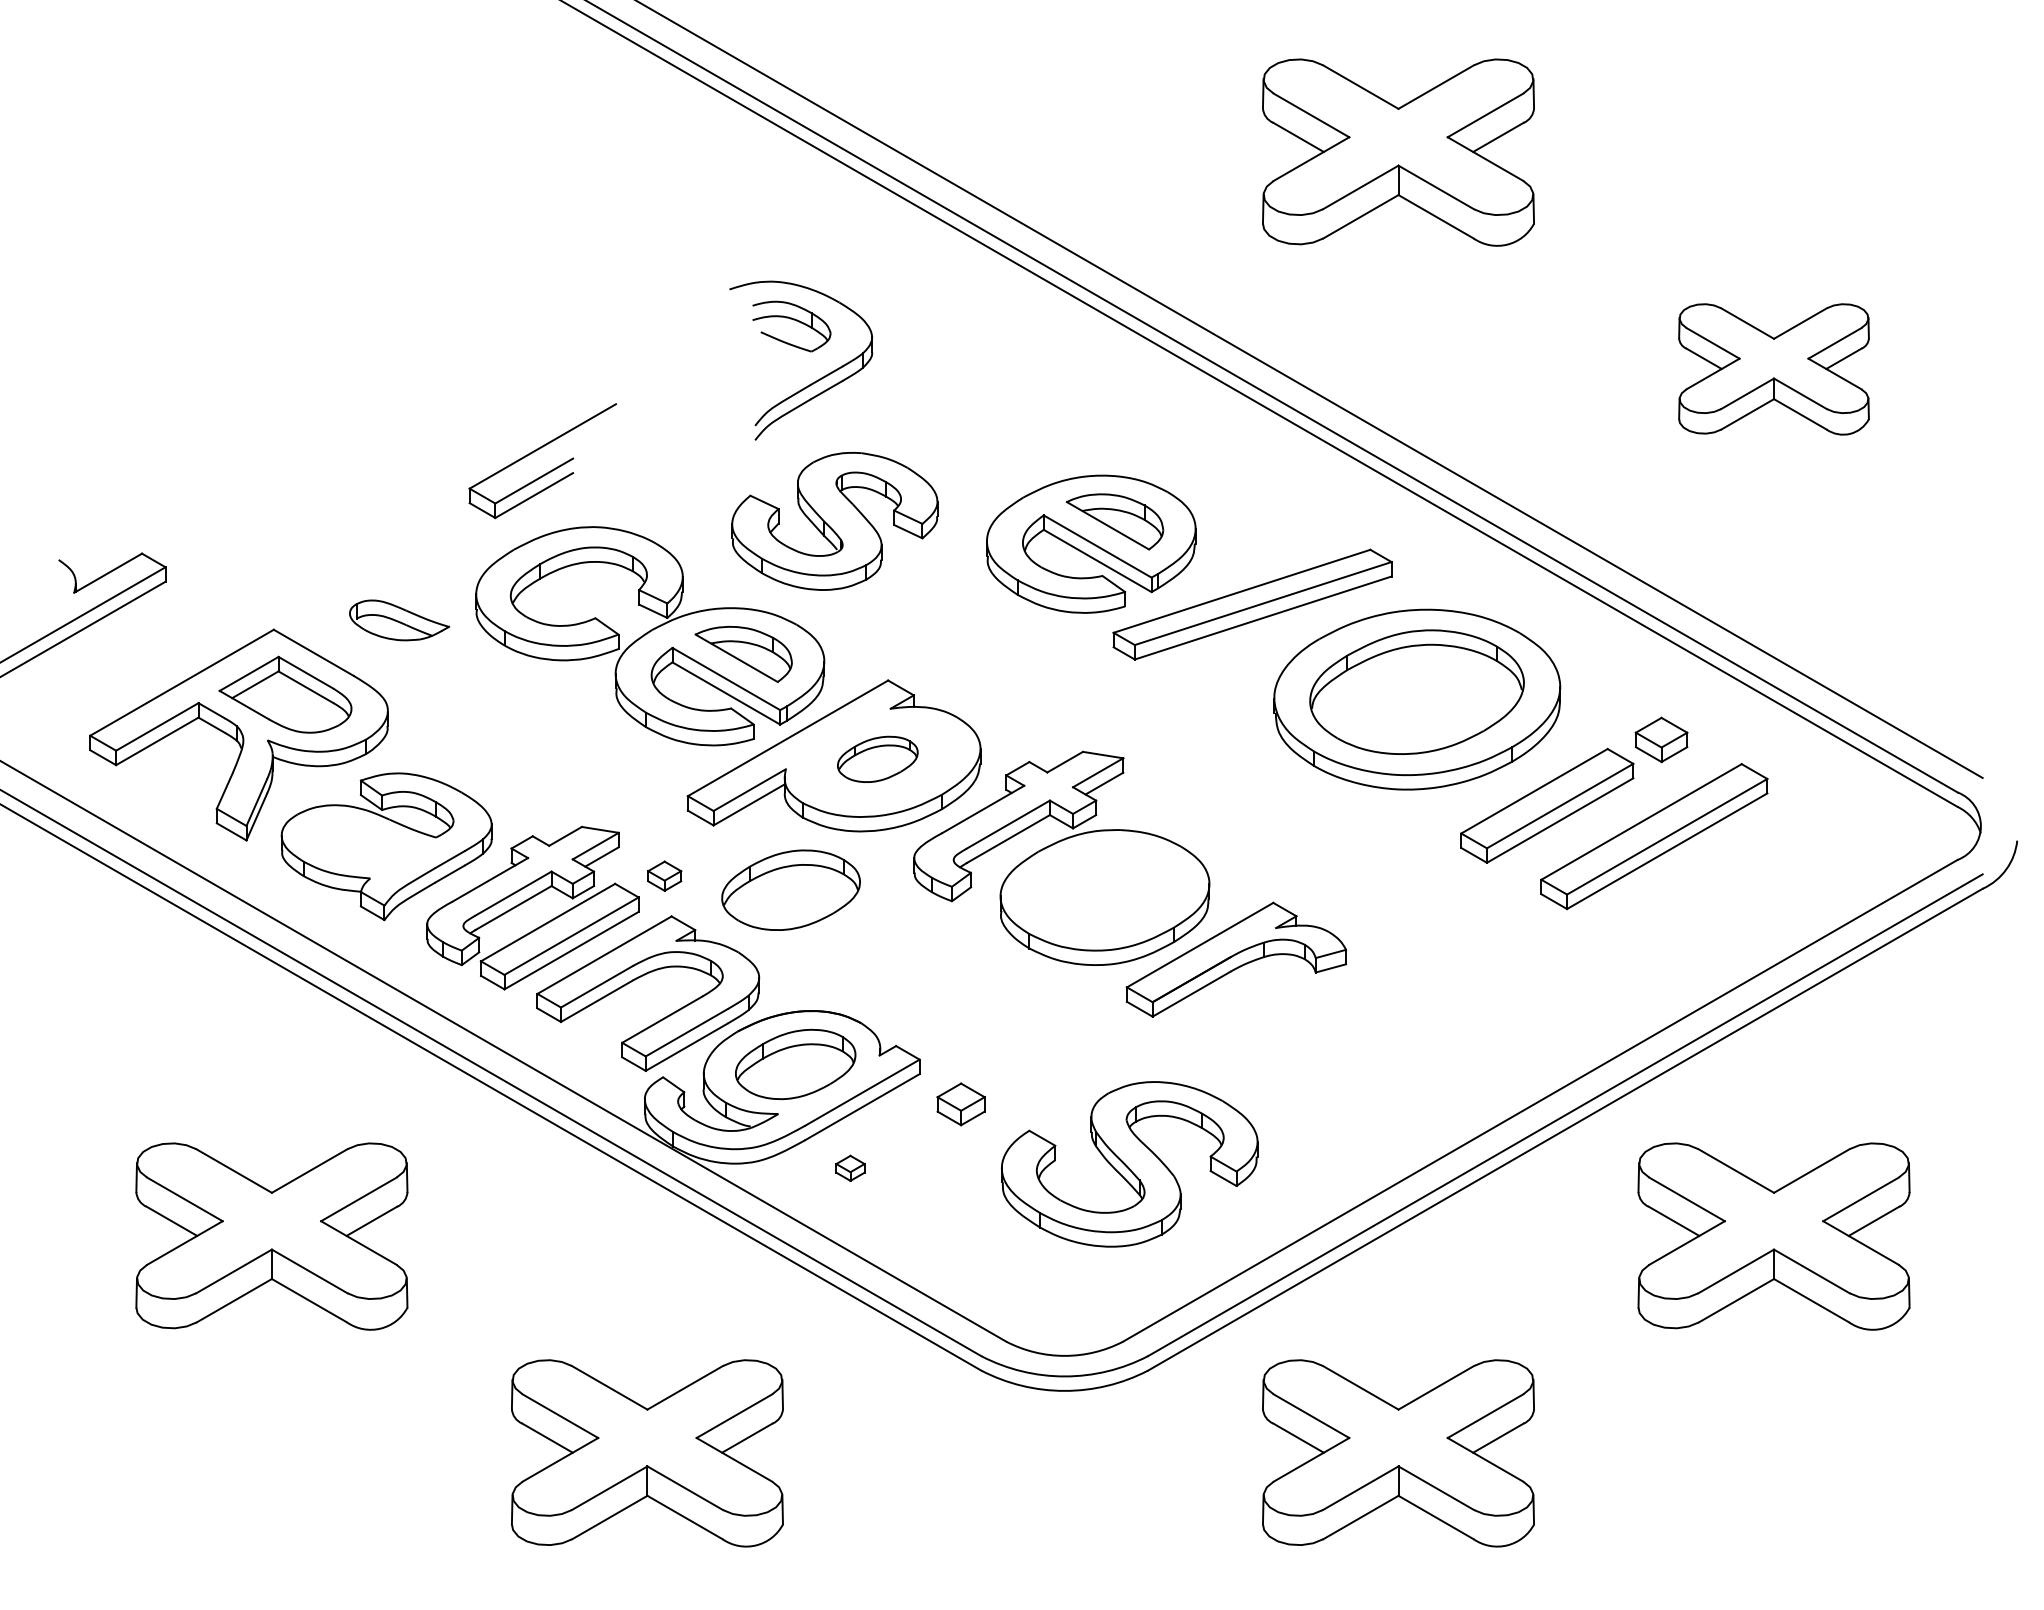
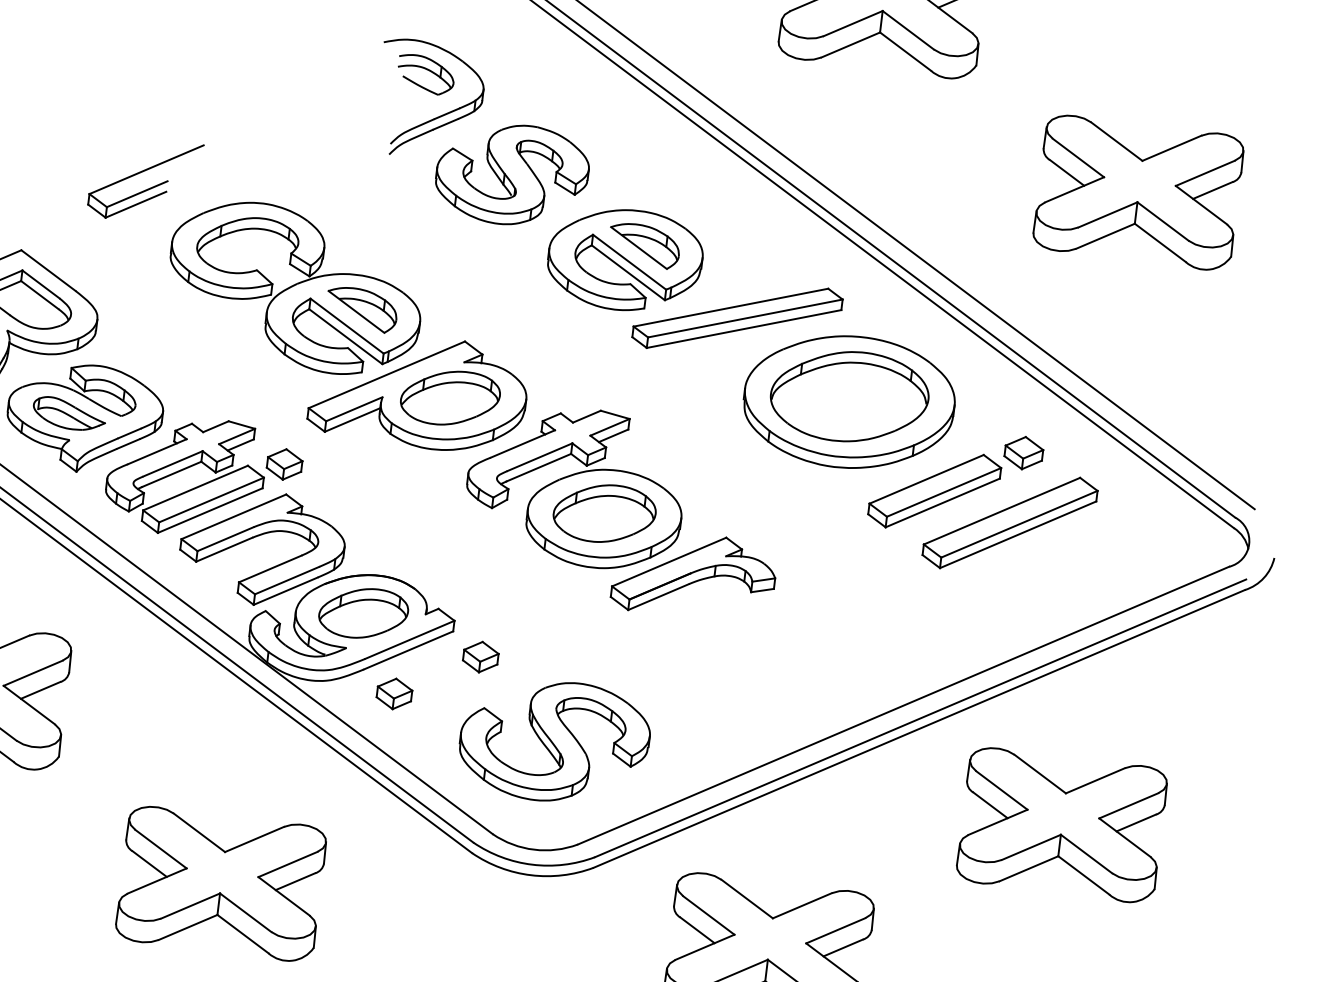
part: (1773, 369) -> (1138, 192), size x1.43
part: (536, 451) -> (141, 172), moved
part: (834, 521) -> (512, 174), moved
part: (399, 620) -> (69, 414), moved
part: (877, 759) -> (450, 398), size x1.67
part: (664, 876) -> (284, 464), size x1.43
part: (790, 889) -> (604, 513), moved
part: (1129, 1164) -> (554, 741), moved
part: (850, 1168) -> (394, 694), size x1.67

